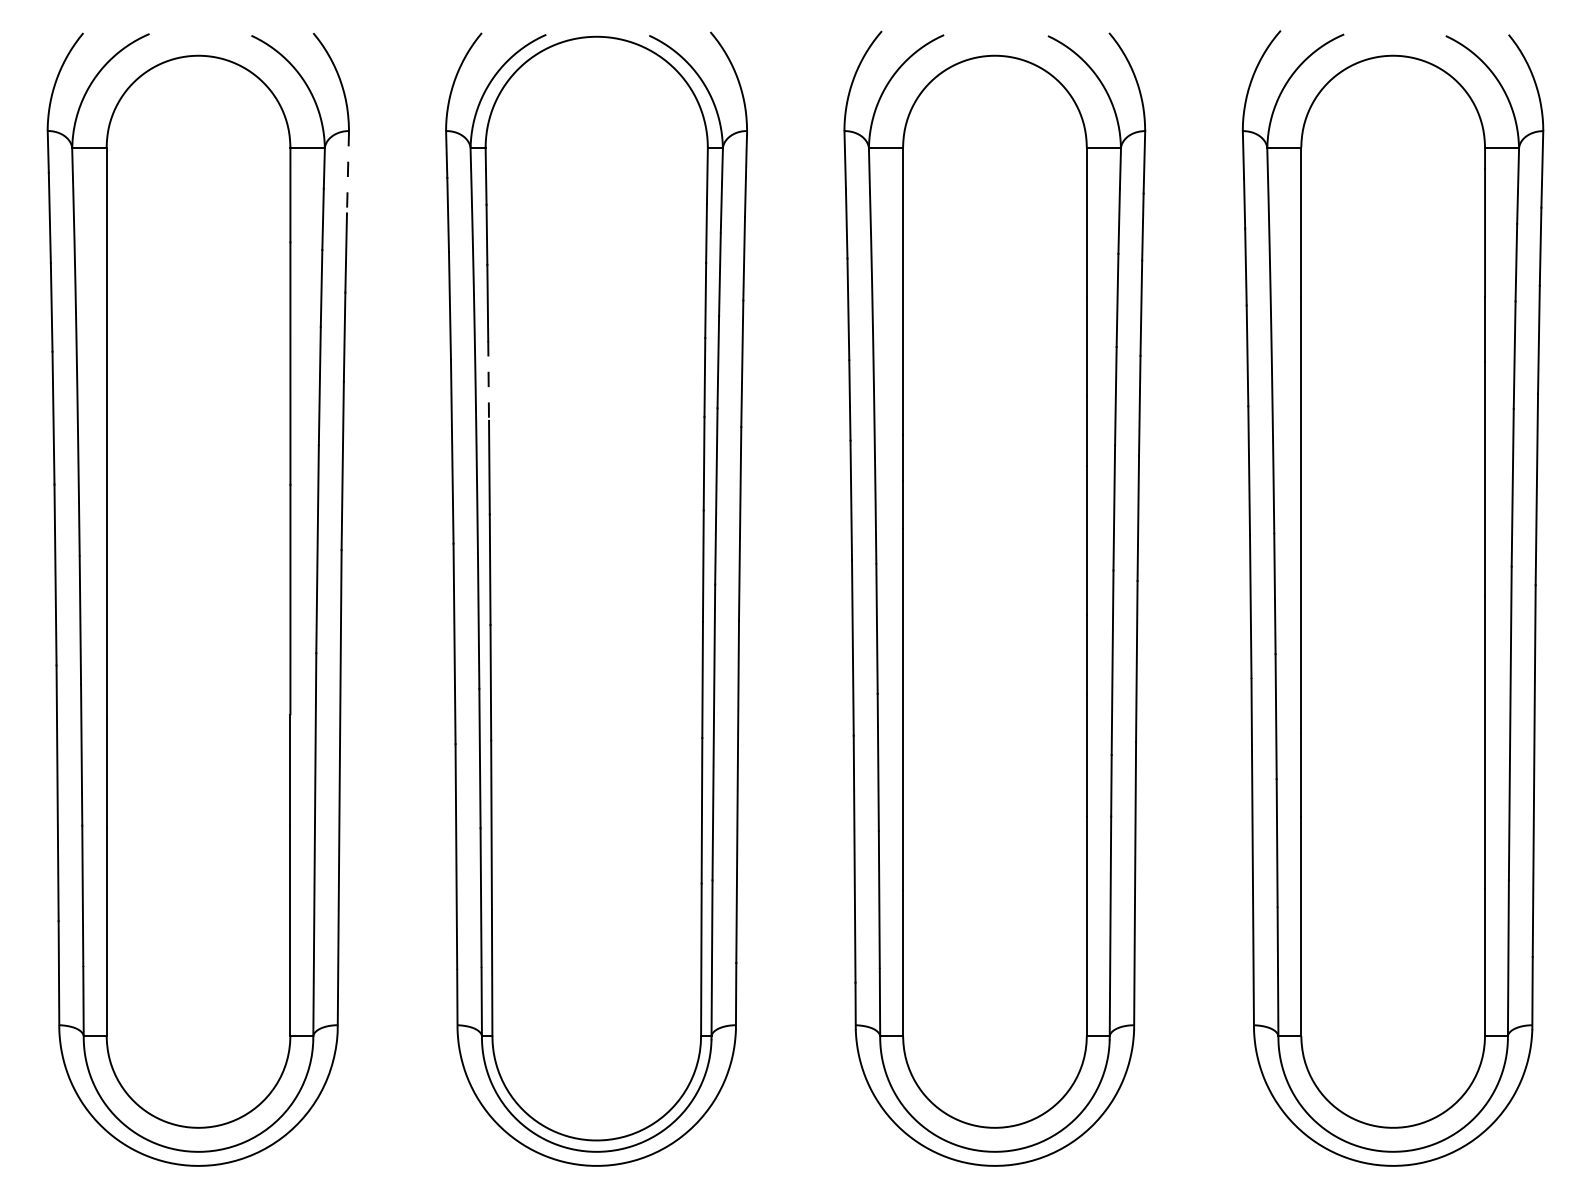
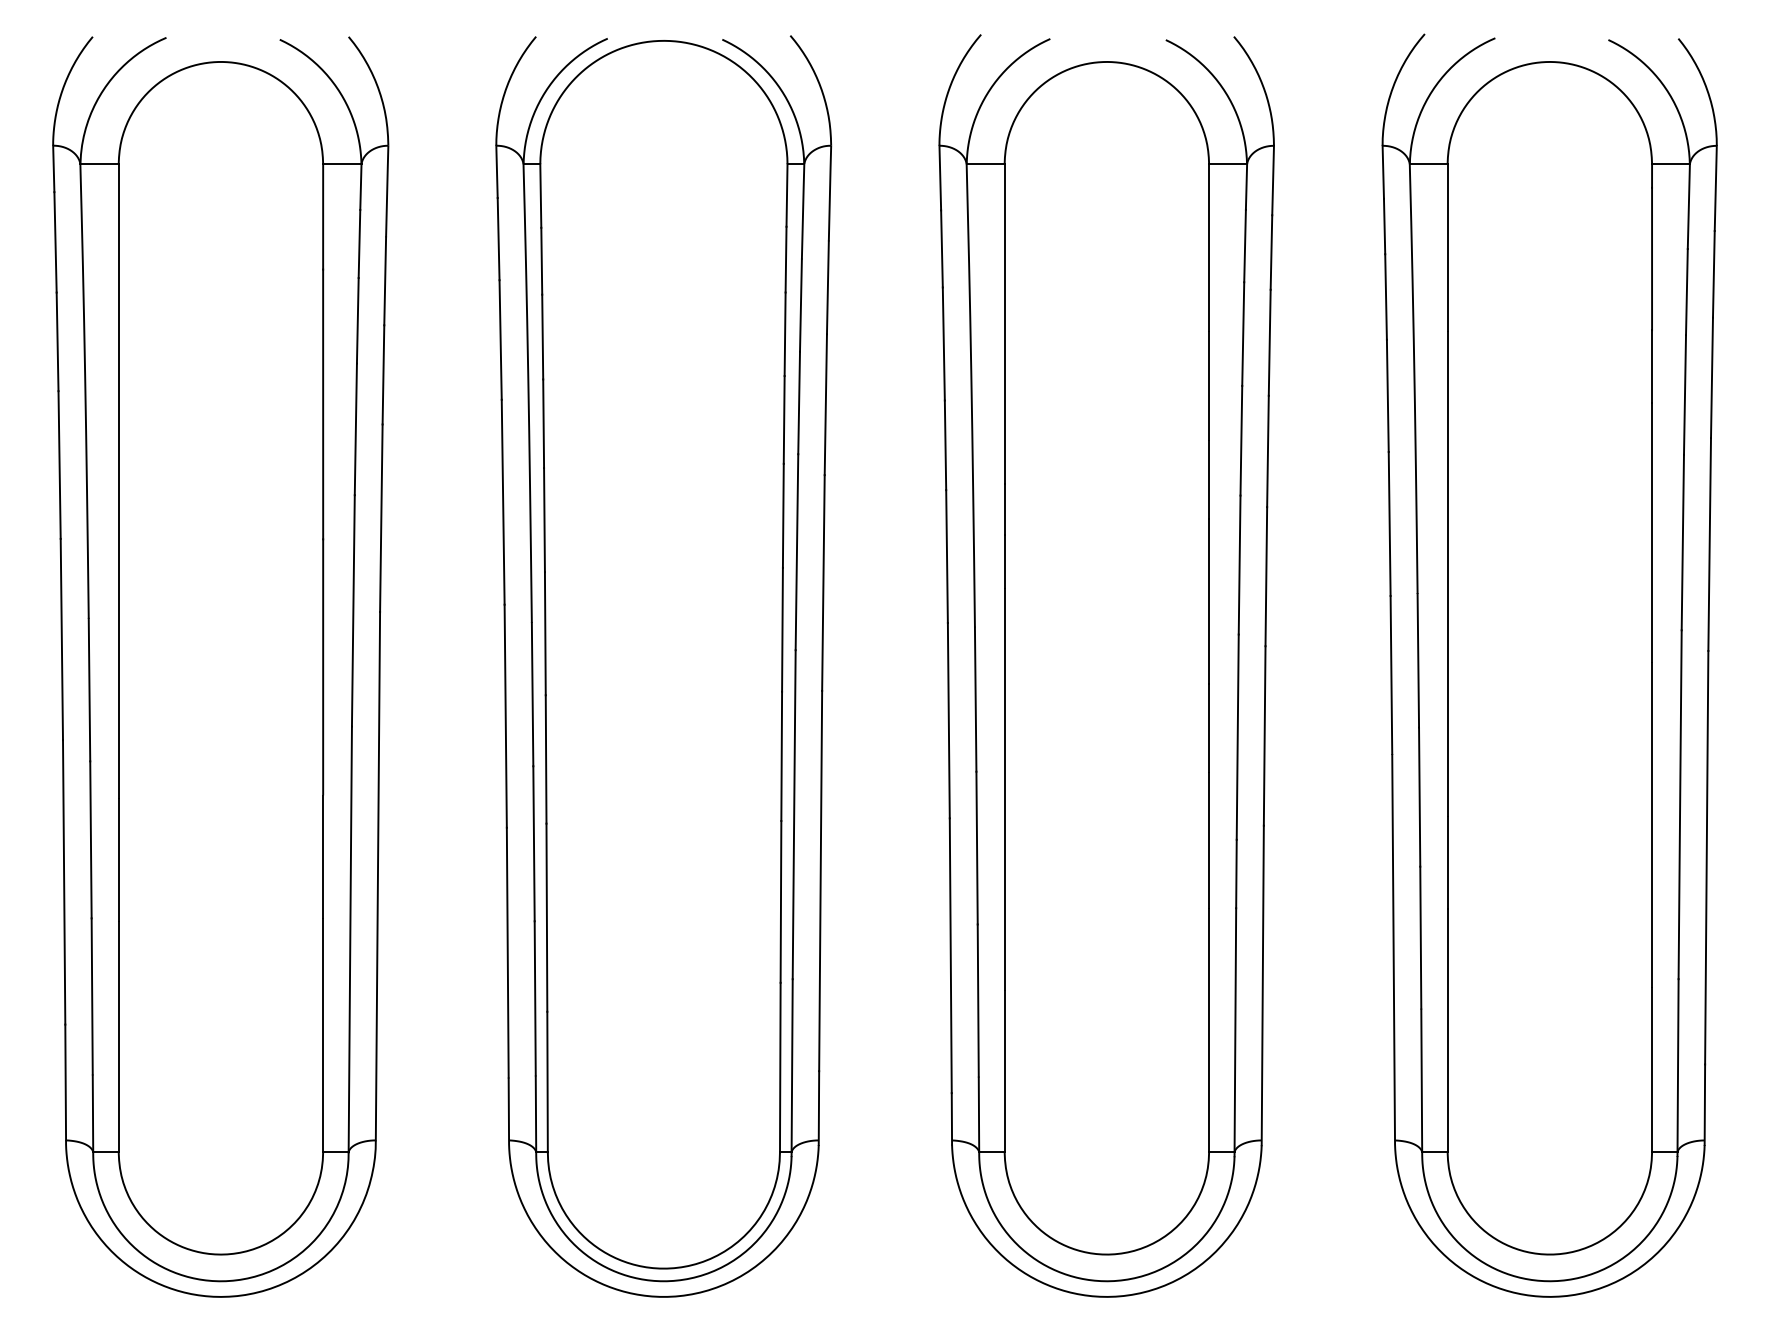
line: (348, 171) -> (387, 190), dashed -> solid
line: (488, 381) -> (543, 424), dashed -> solid

